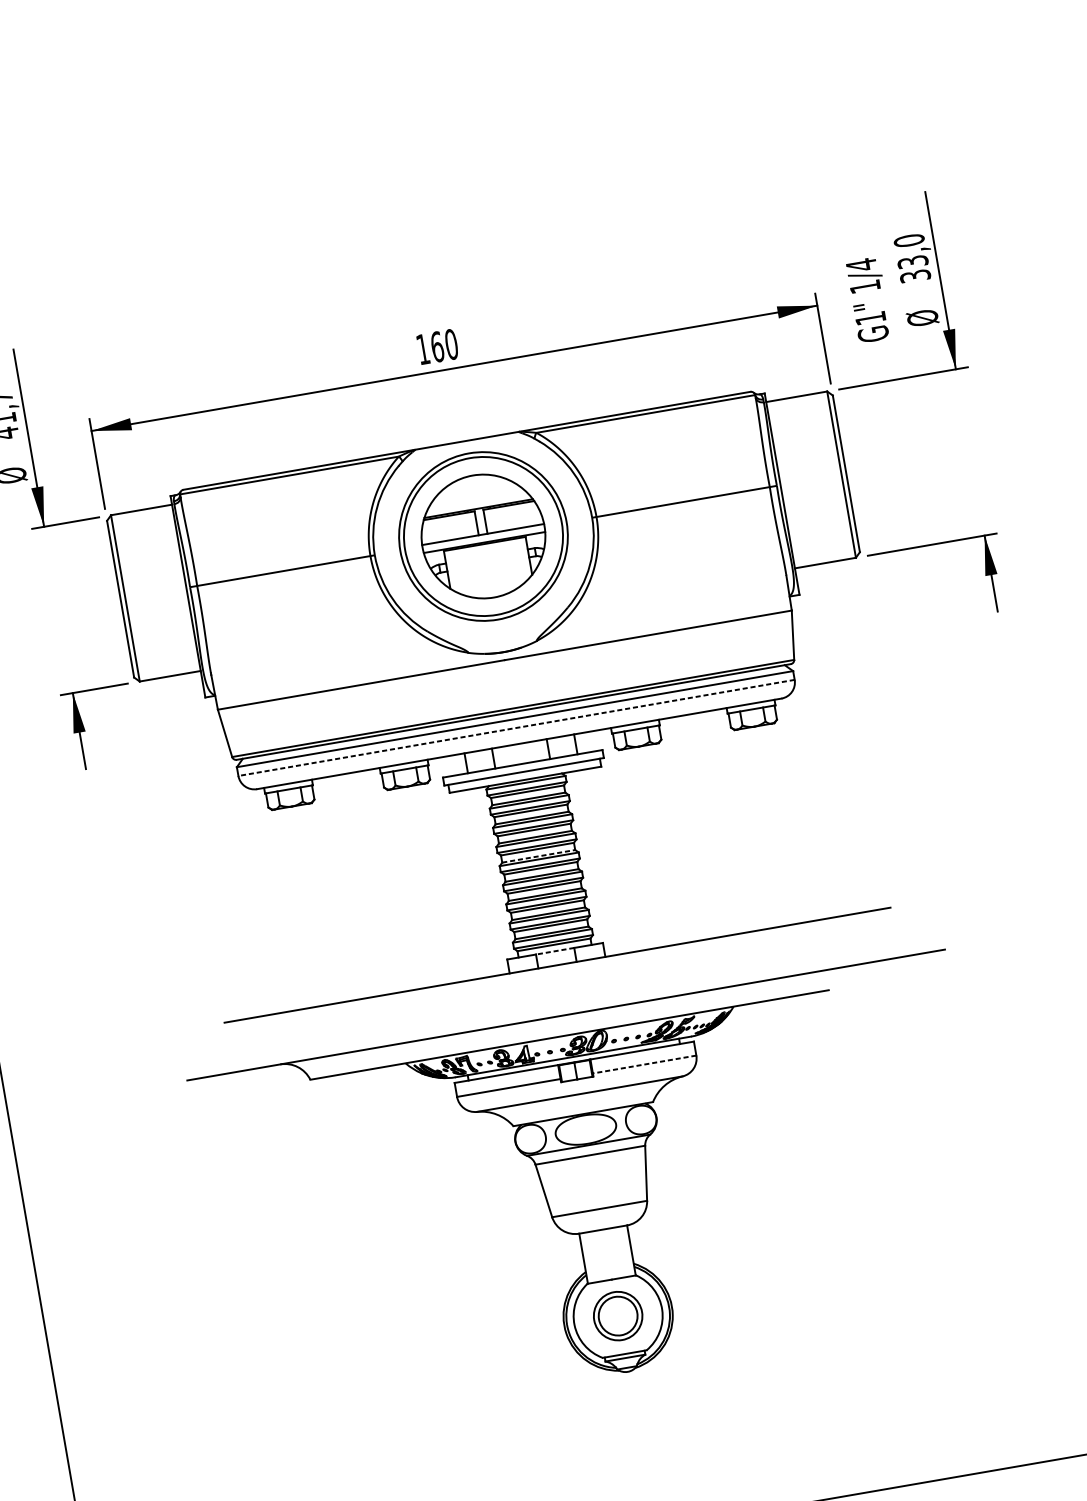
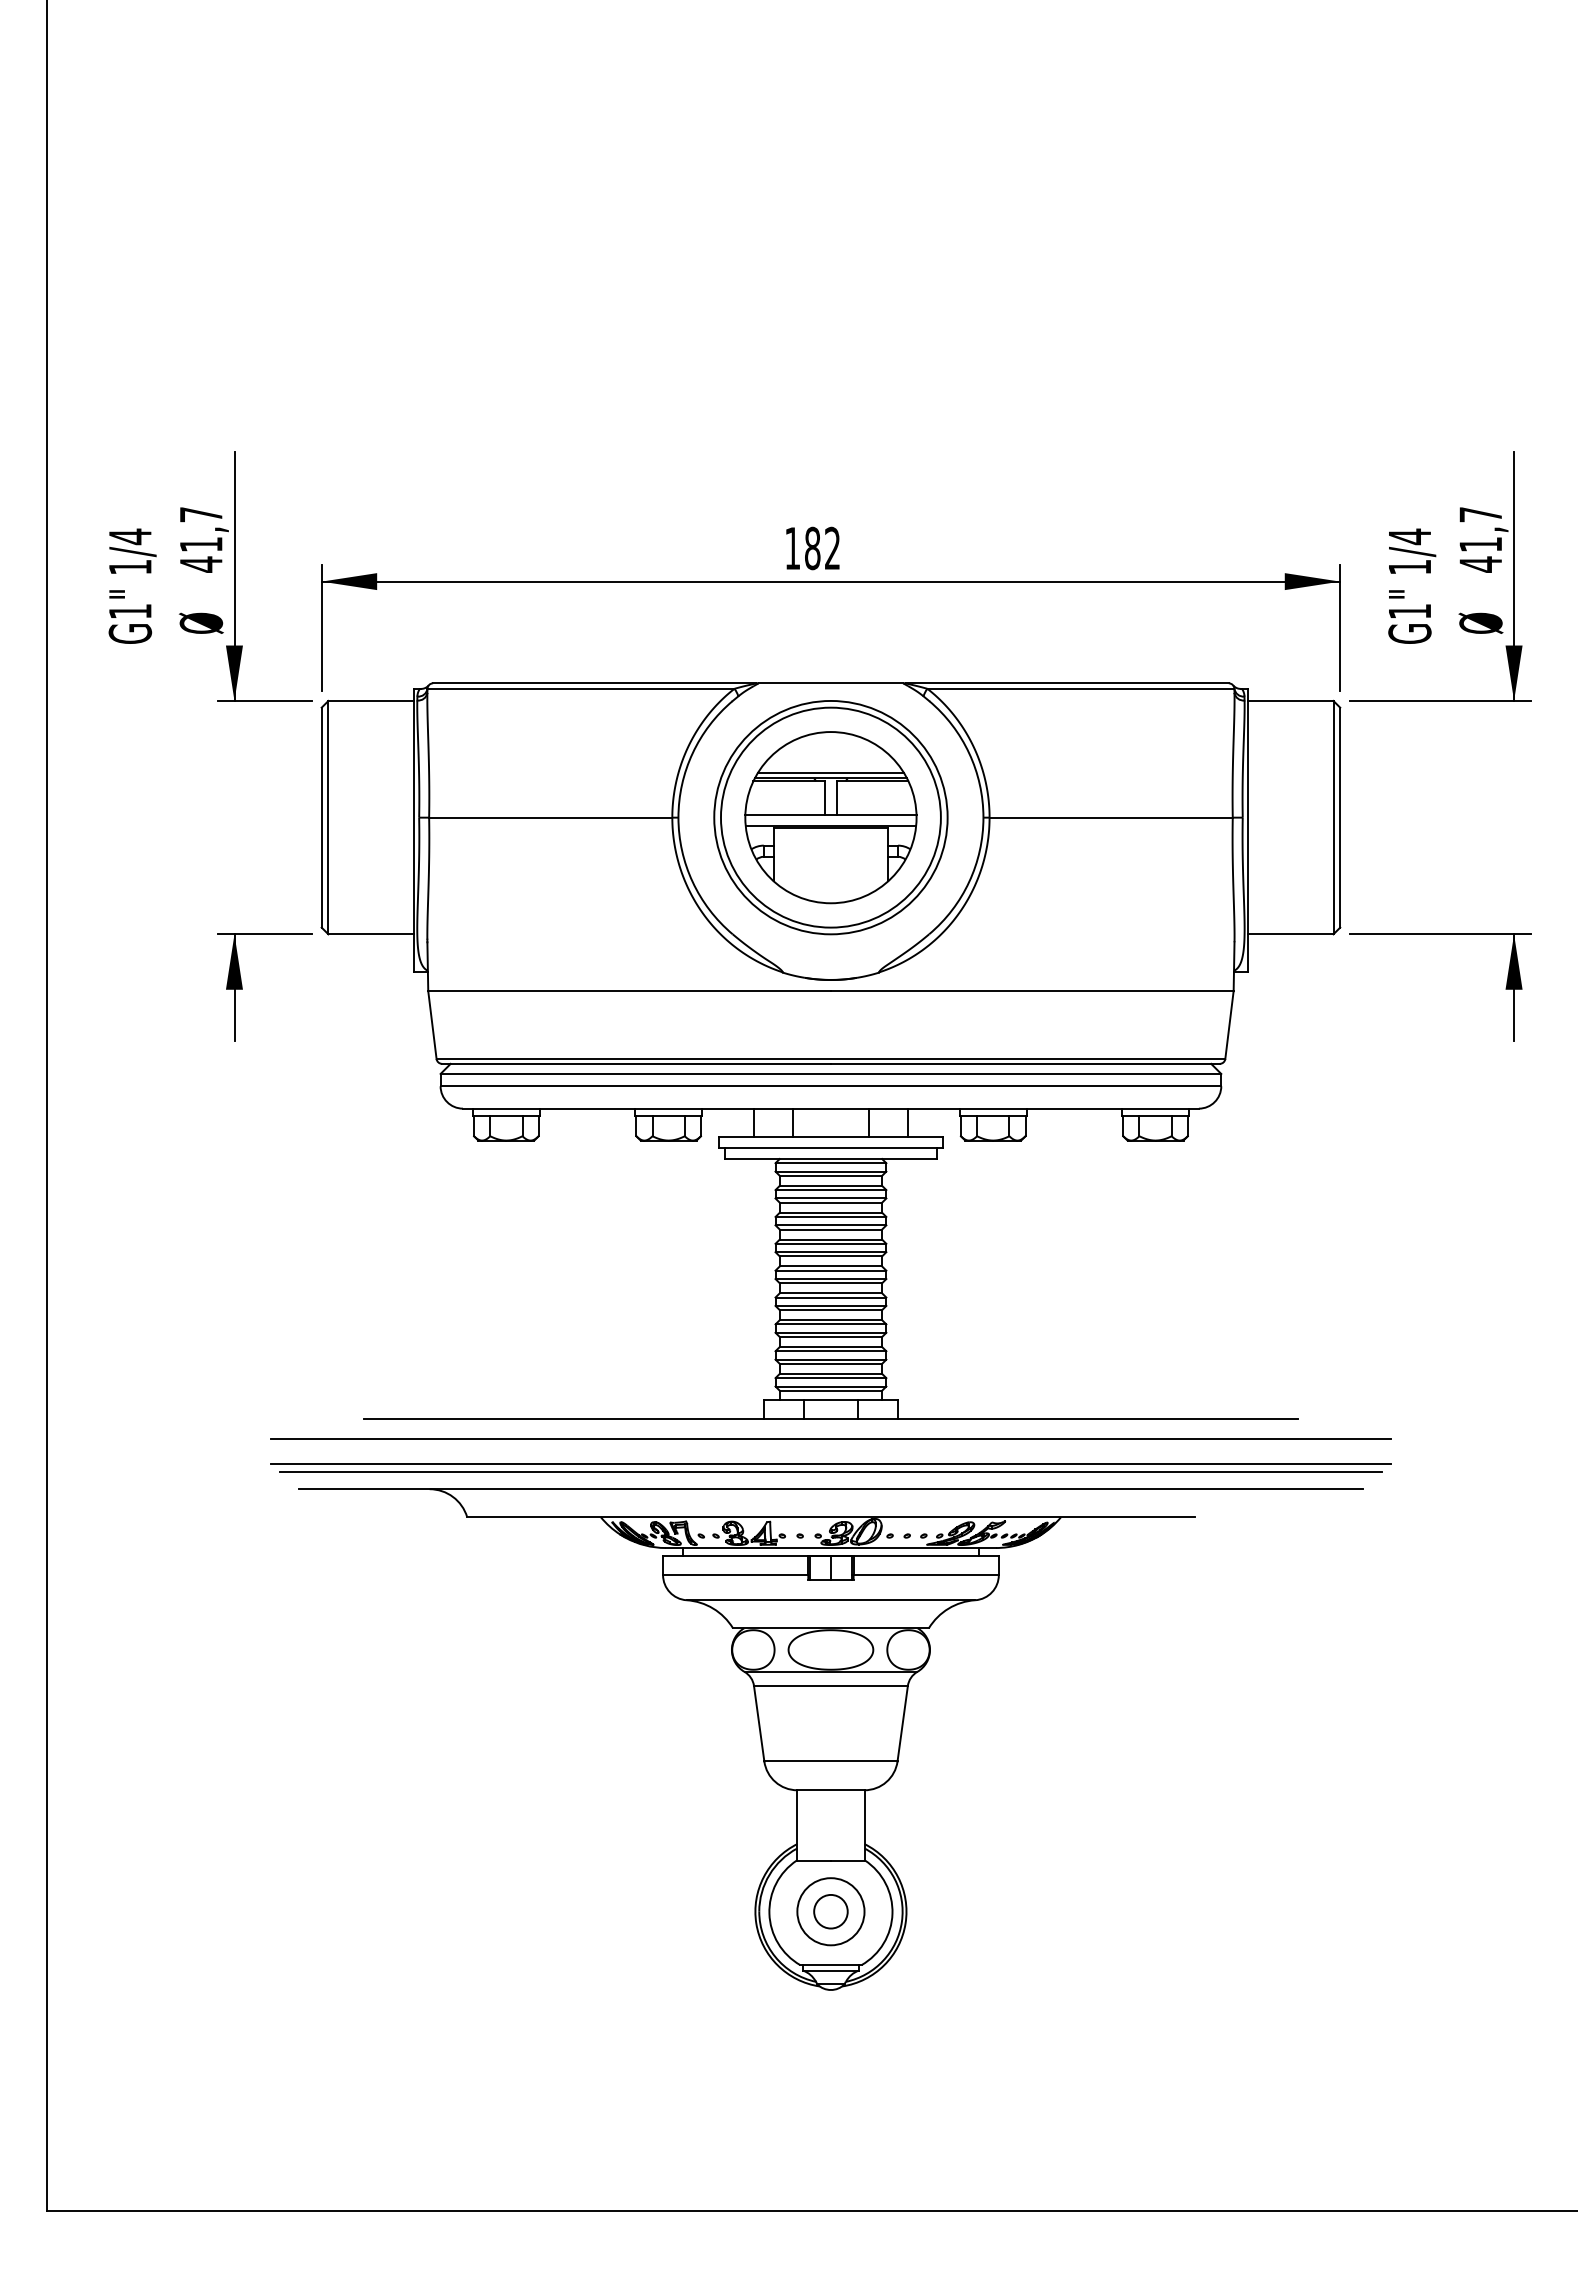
text: (912, 258) -> (1480, 539), 33,0 -> 41,7
text: (444, 345) -> (822, 548), 160 -> 182
line: (477, 504) -> (830, 772), added
line: (516, 728) -> (830, 1086), dashed -> solid
line: (539, 856) -> (831, 1266), dashed -> solid
line: (554, 951) -> (830, 1399), dashed -> solid
line: (559, 978) -> (830, 1438), added
line: (562, 997) -> (830, 1464), added
line: (563, 1003) -> (830, 1472), added
line: (644, 1064) -> (926, 1575), dashed -> solid
circle: (617, 1316) -> (830, 1911), size x0.62

